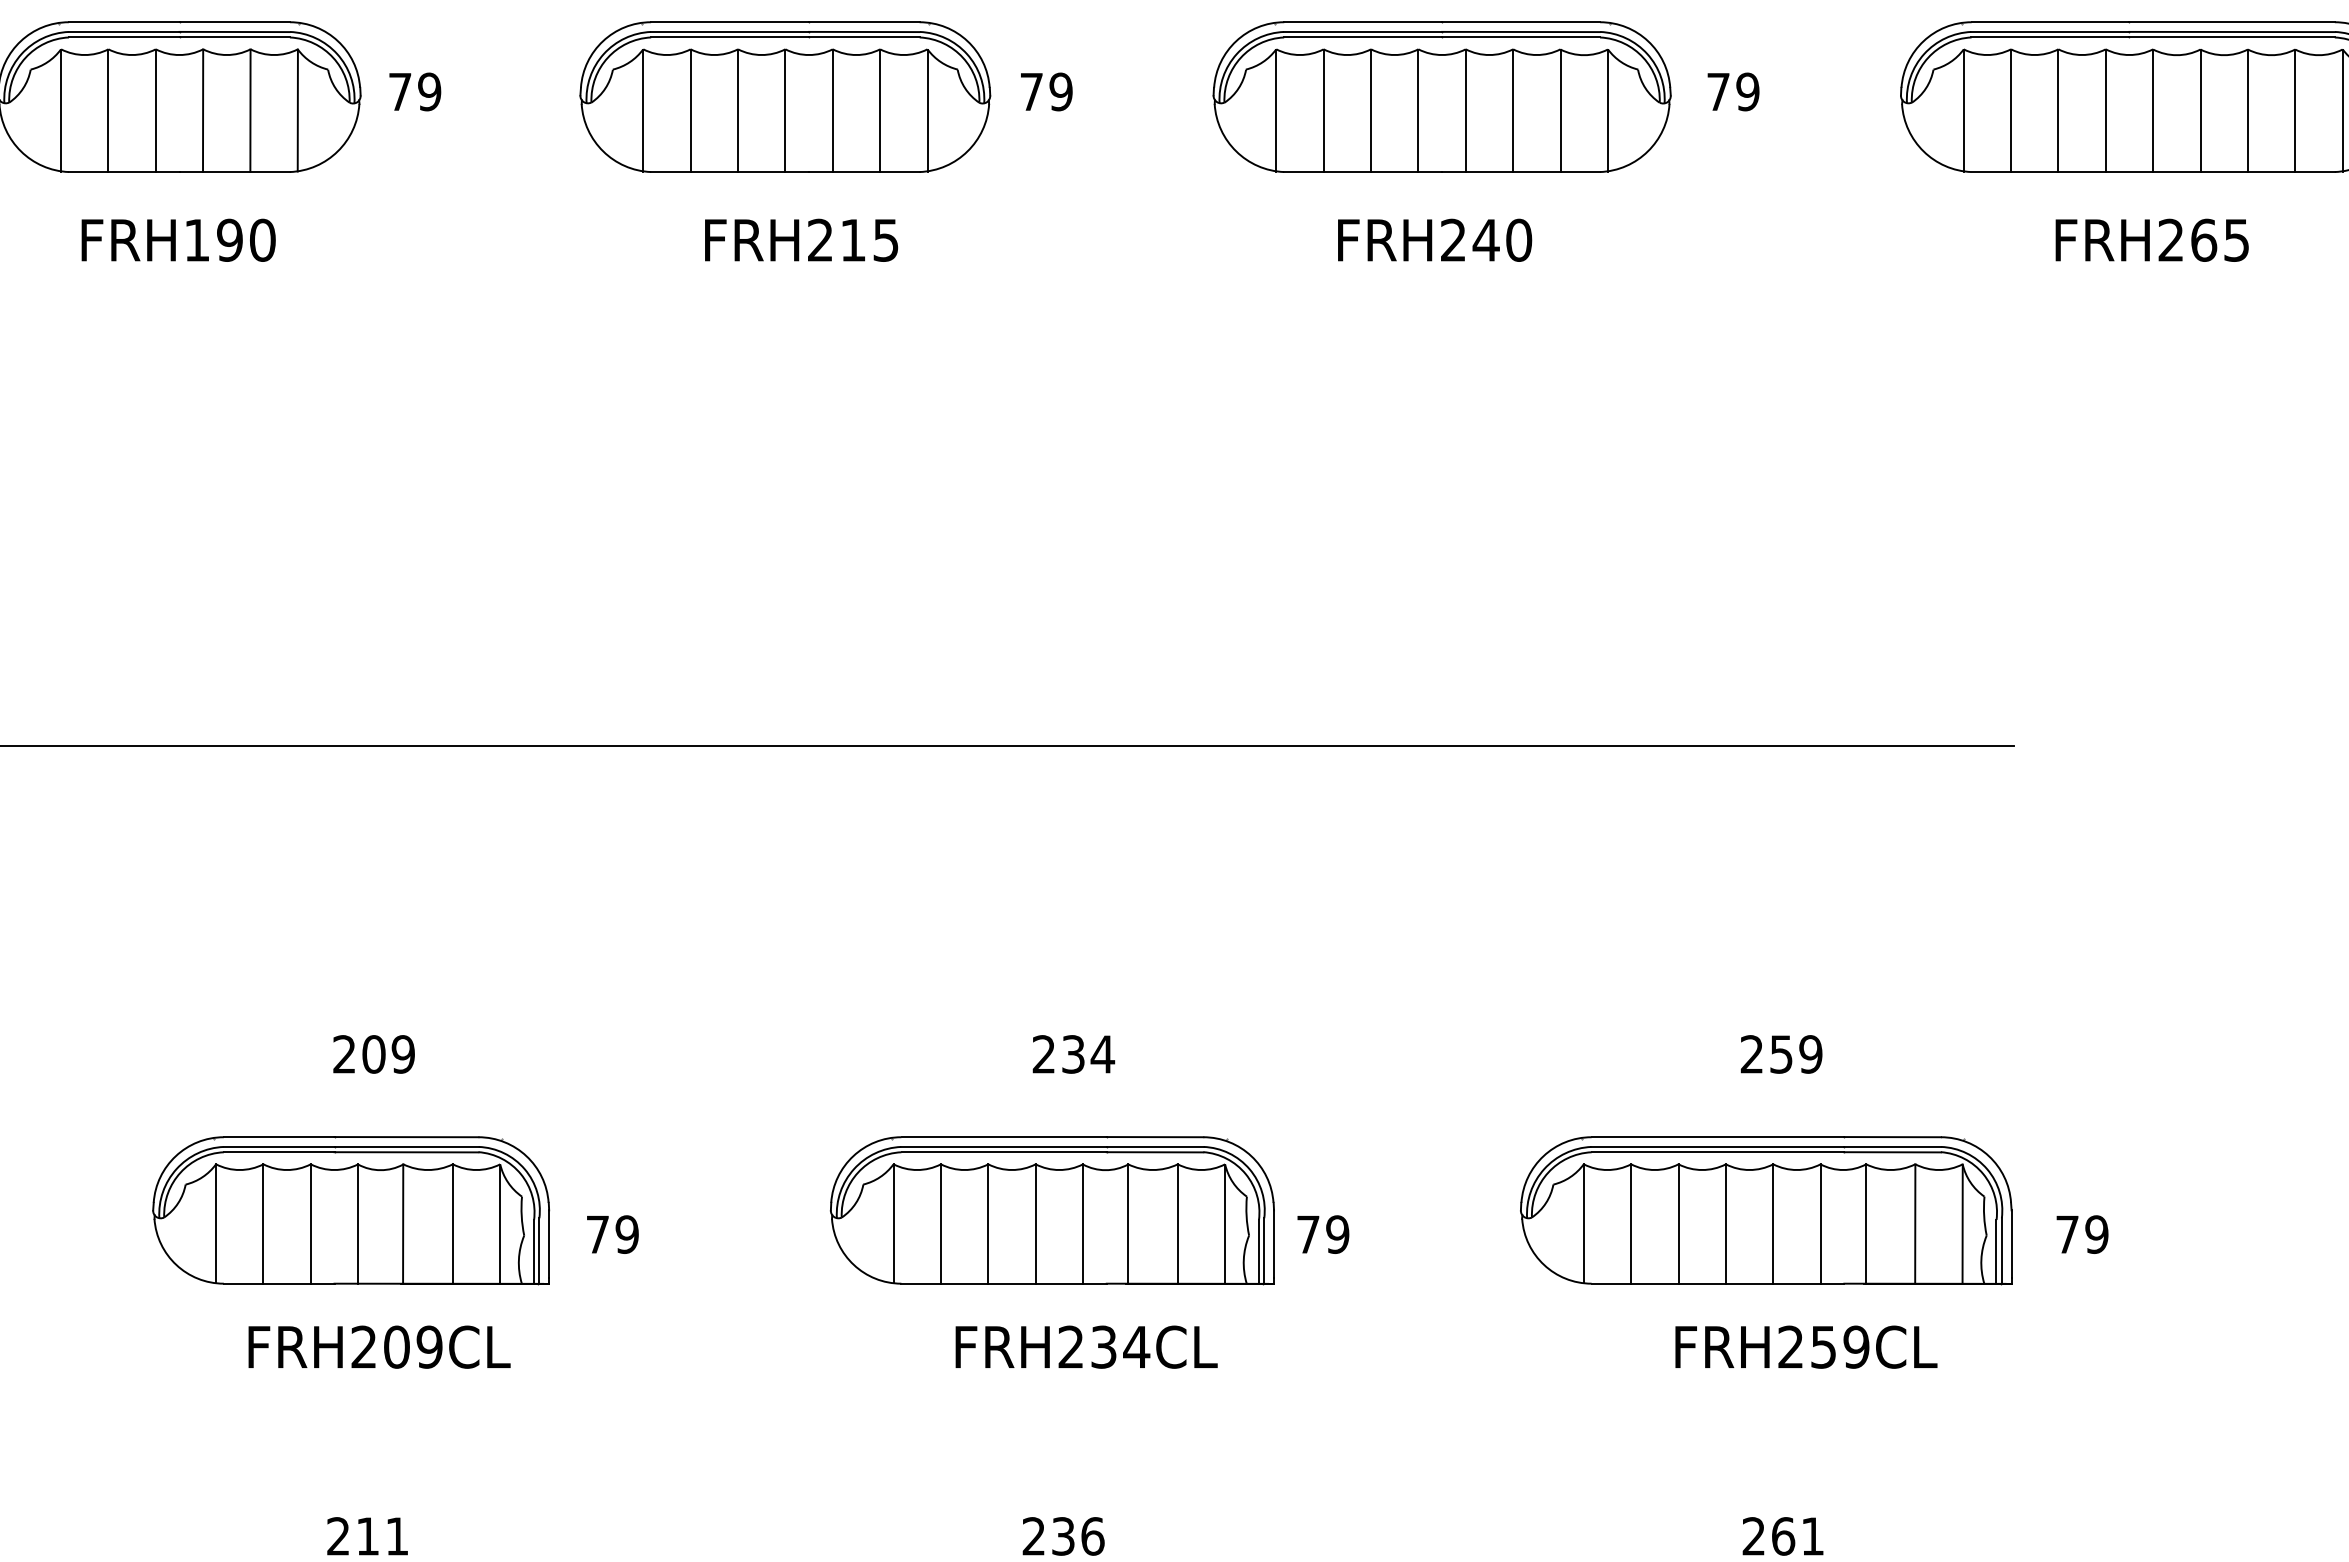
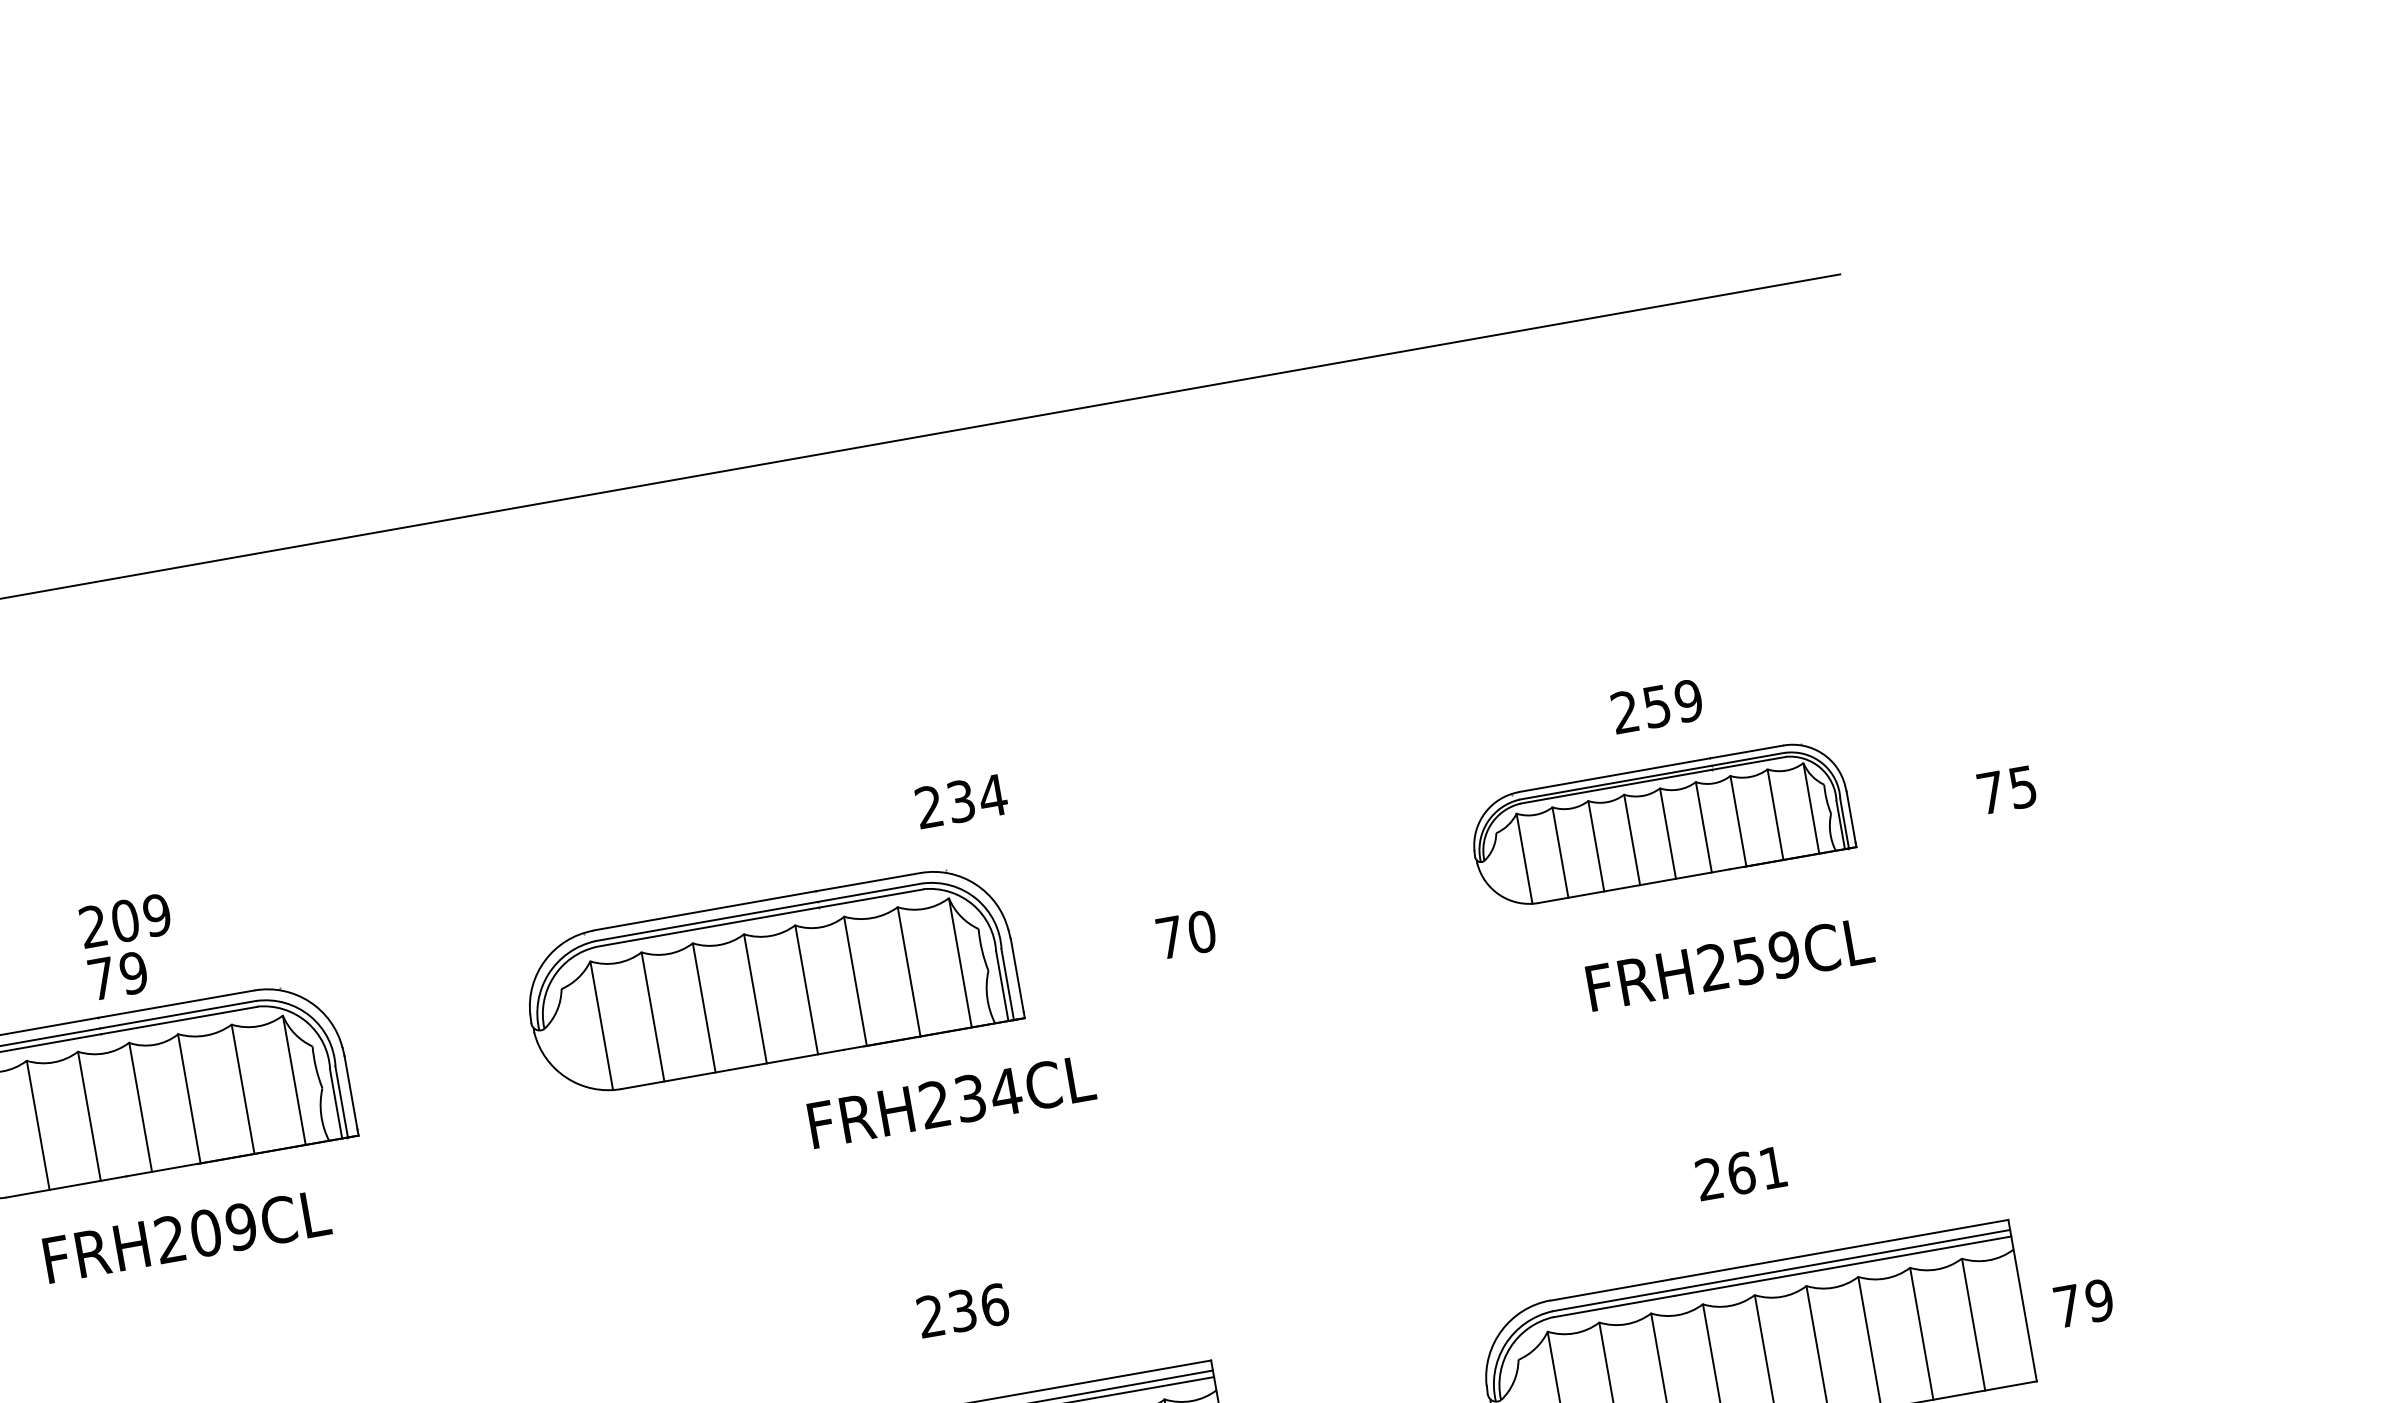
text: (1073, 1054) -> (961, 801), moved
text: (1781, 1054) -> (1657, 706), moved
part: (1051, 1210) -> (769, 981), moved
part: (1766, 1210) -> (1661, 824), size x0.7
text: (612, 1234) -> (117, 975), moved
text: (1337, 1234) -> (1201, 931), 79 -> 70
text: (2096, 1234) -> (2022, 787), 79 -> 75

